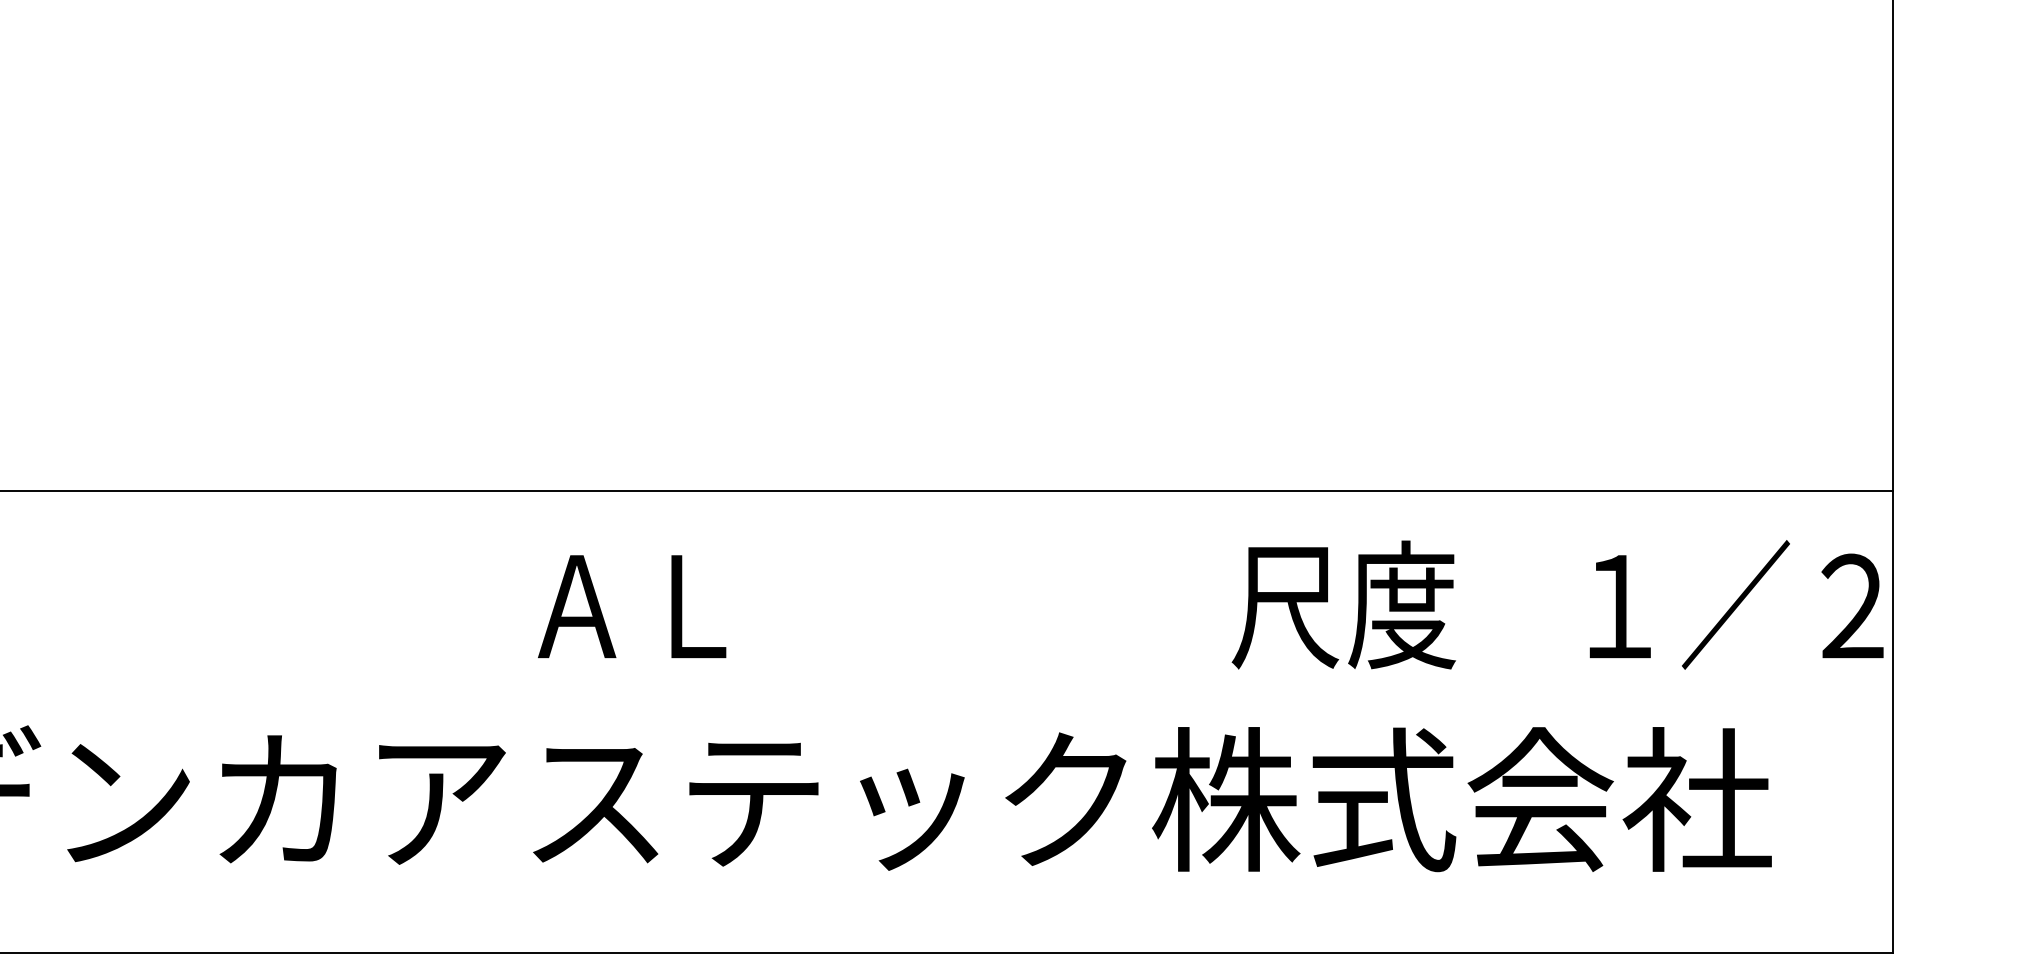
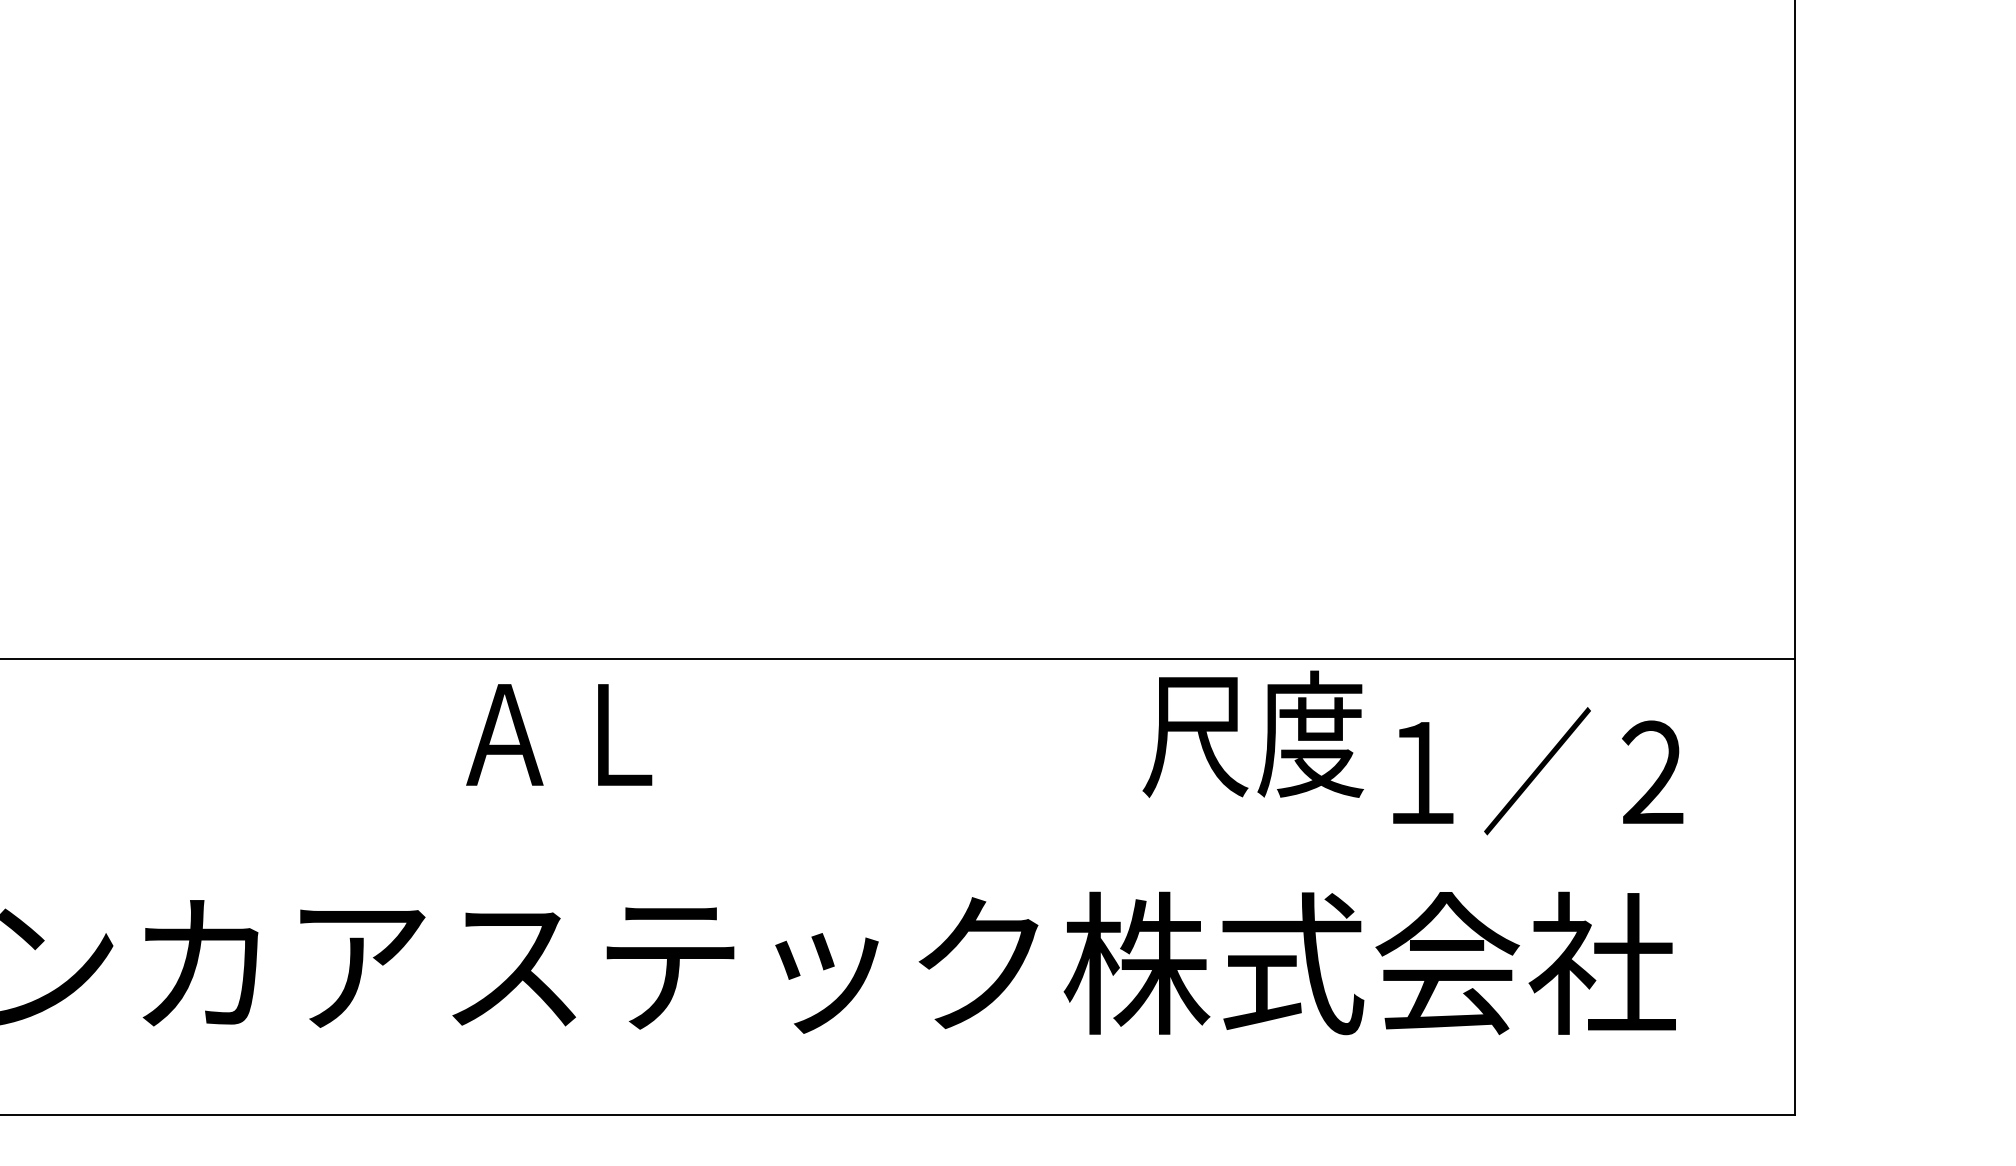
text: (1343, 604) -> (1252, 733), moved
text: (1736, 605) -> (1538, 771), moved
text: (632, 606) -> (559, 734), moved

